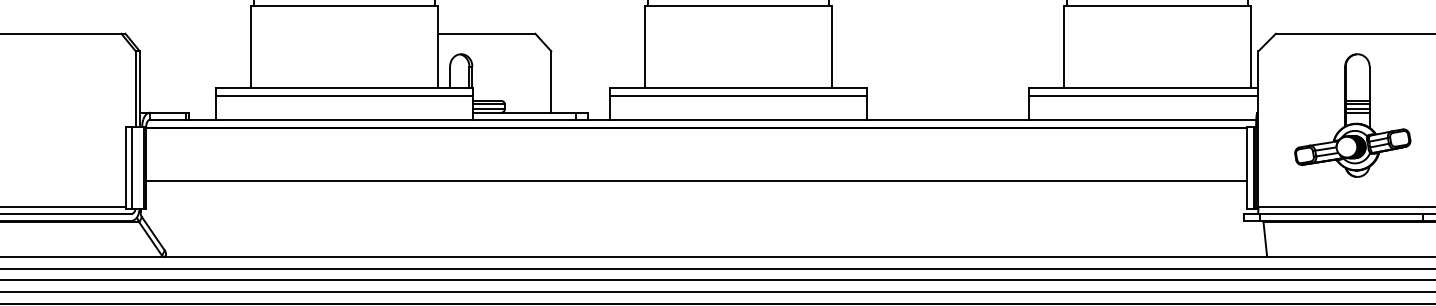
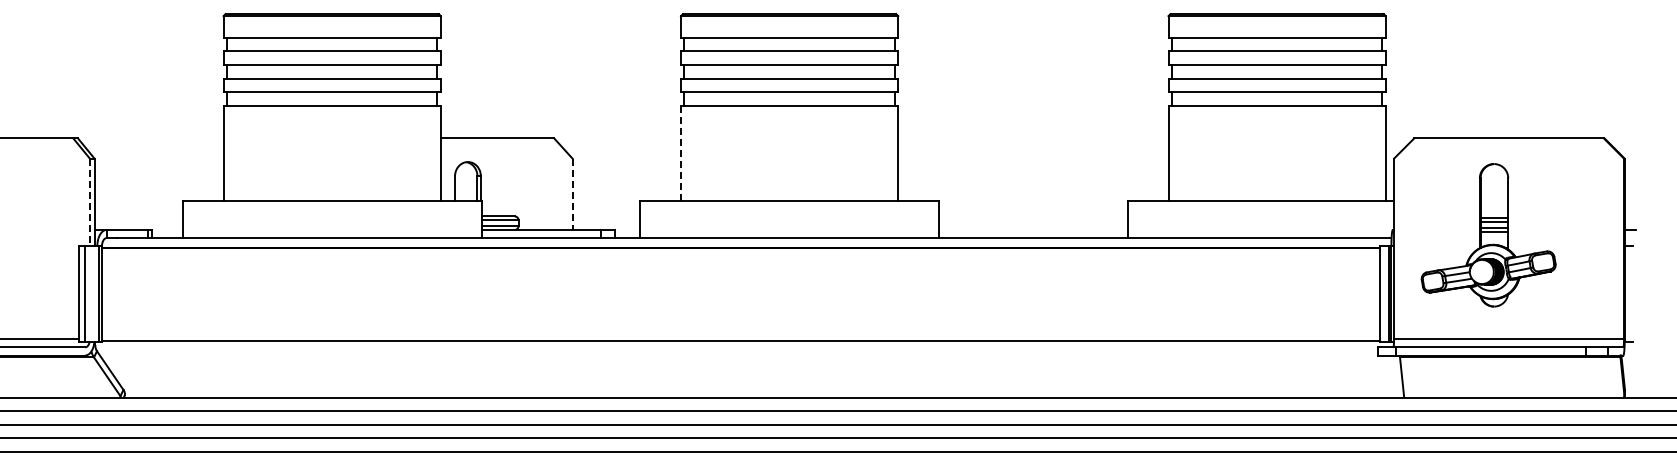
line: (645, 46) -> (681, 153), solid -> dashed
line: (551, 82) -> (572, 194), solid -> dashed
line: (135, 89) -> (89, 202), solid -> dashed
line: (343, 95) -> (331, 210), removed
line: (738, 95) -> (789, 210), removed
line: (1143, 95) -> (1260, 210), removed
part: (1352, 115) -> (1488, 235), moved
line: (696, 181) -> (741, 341), moved

